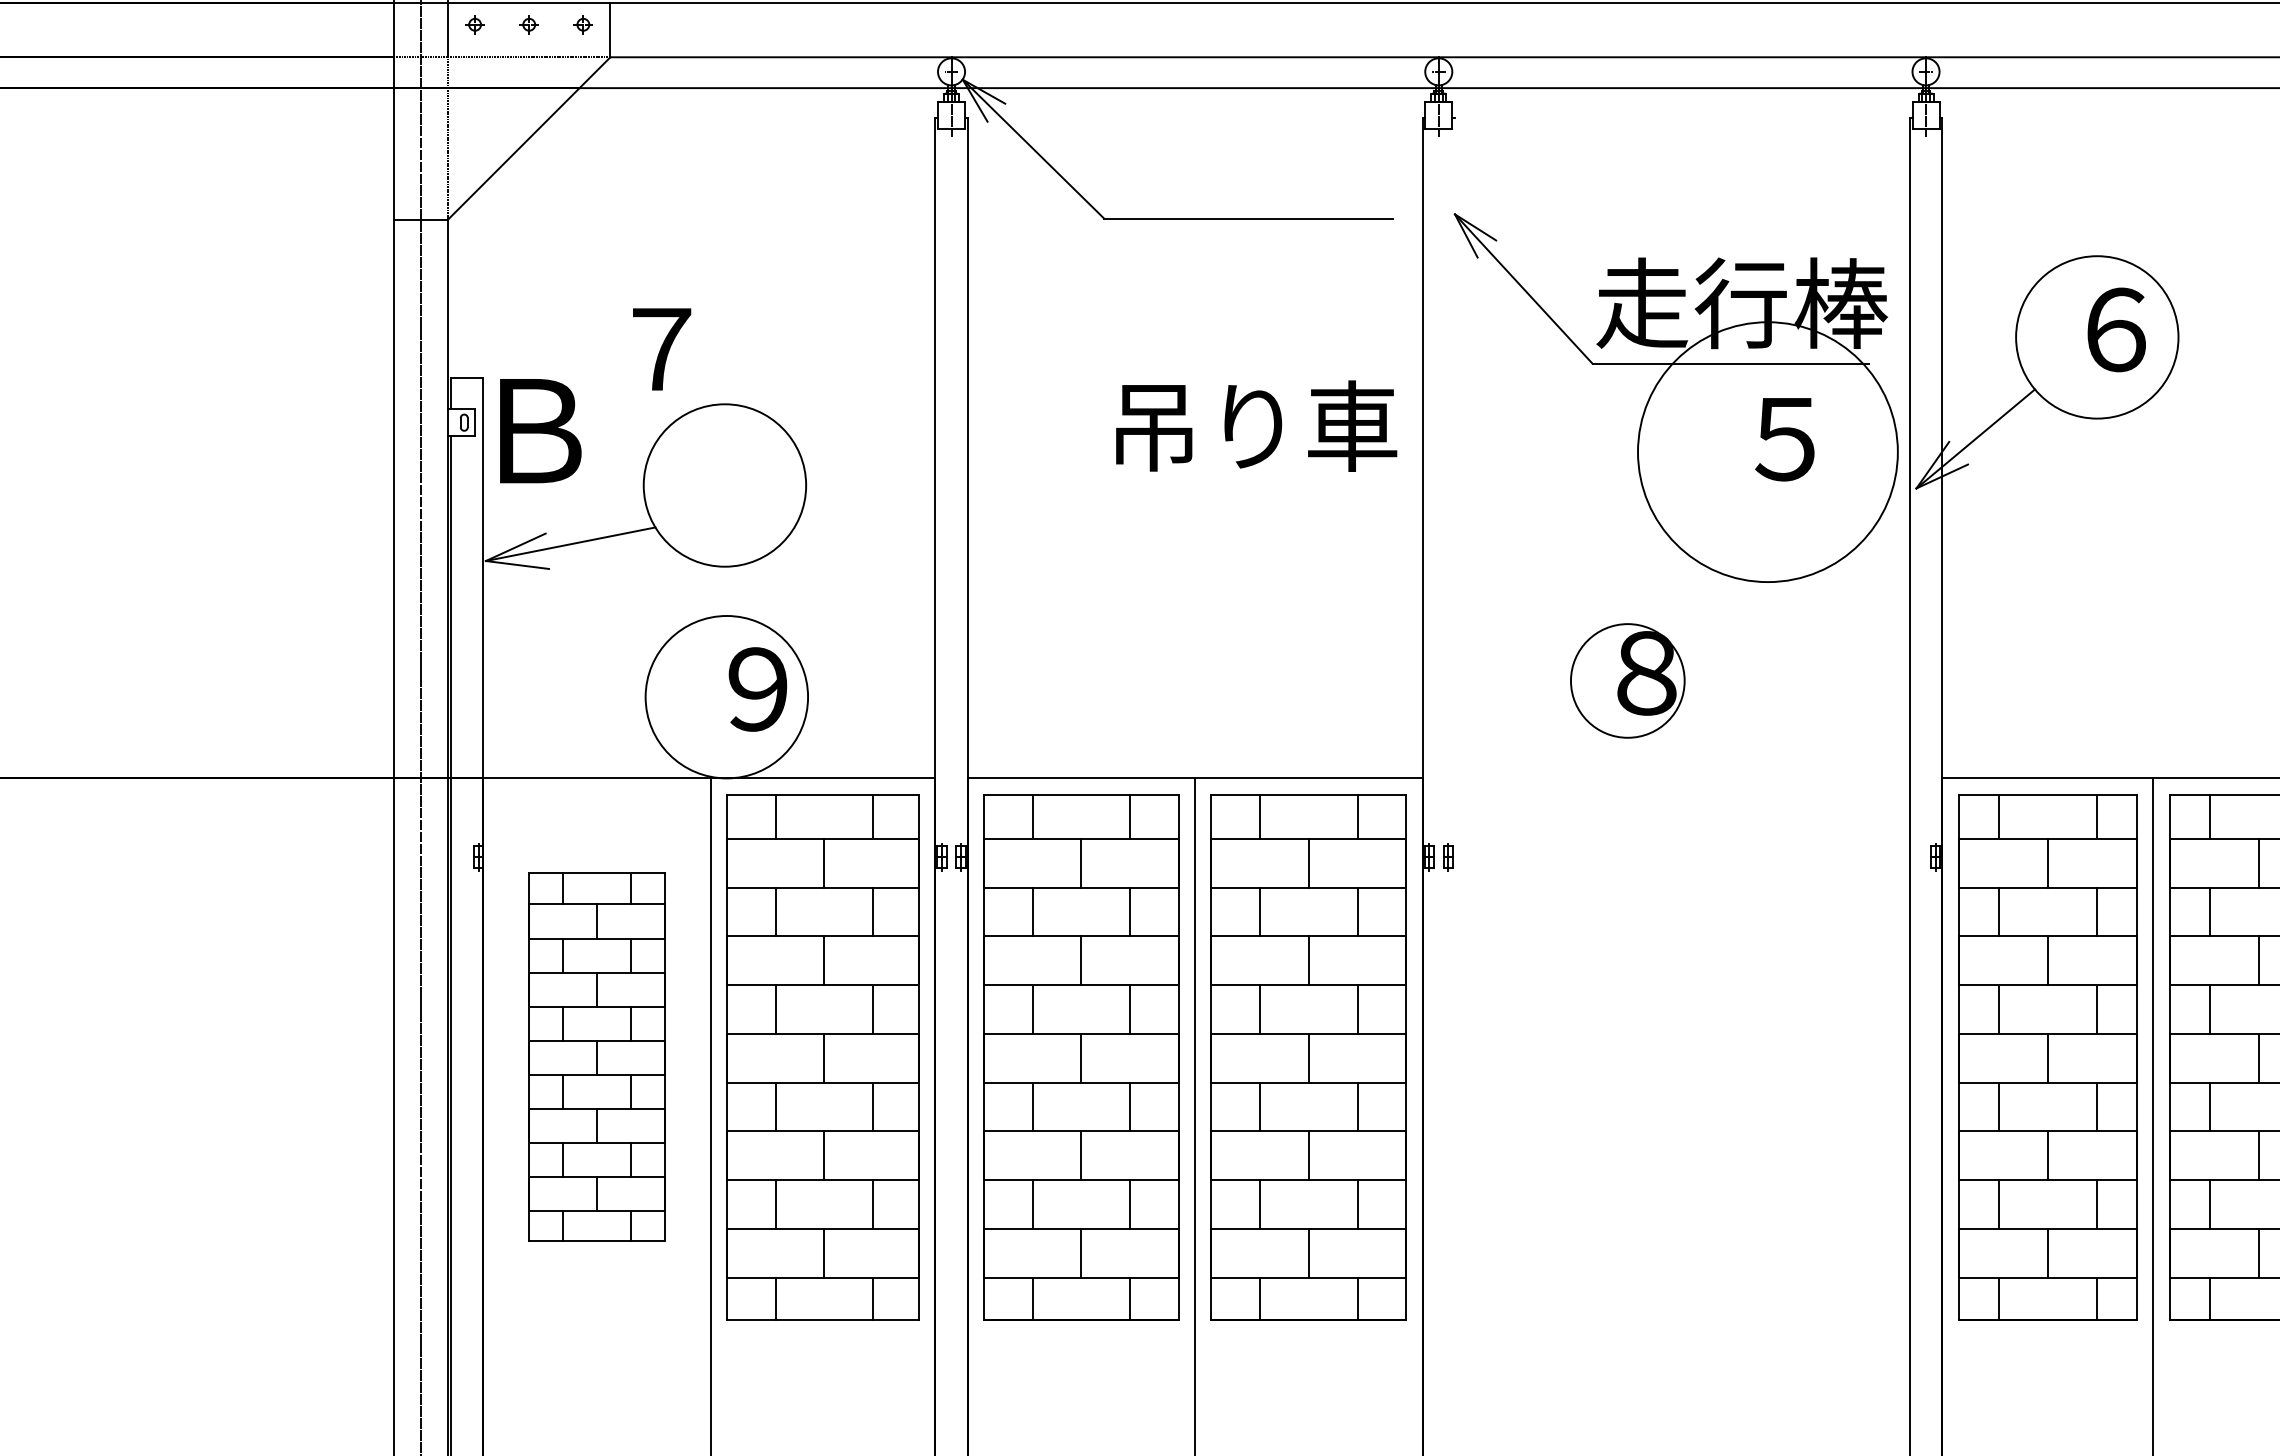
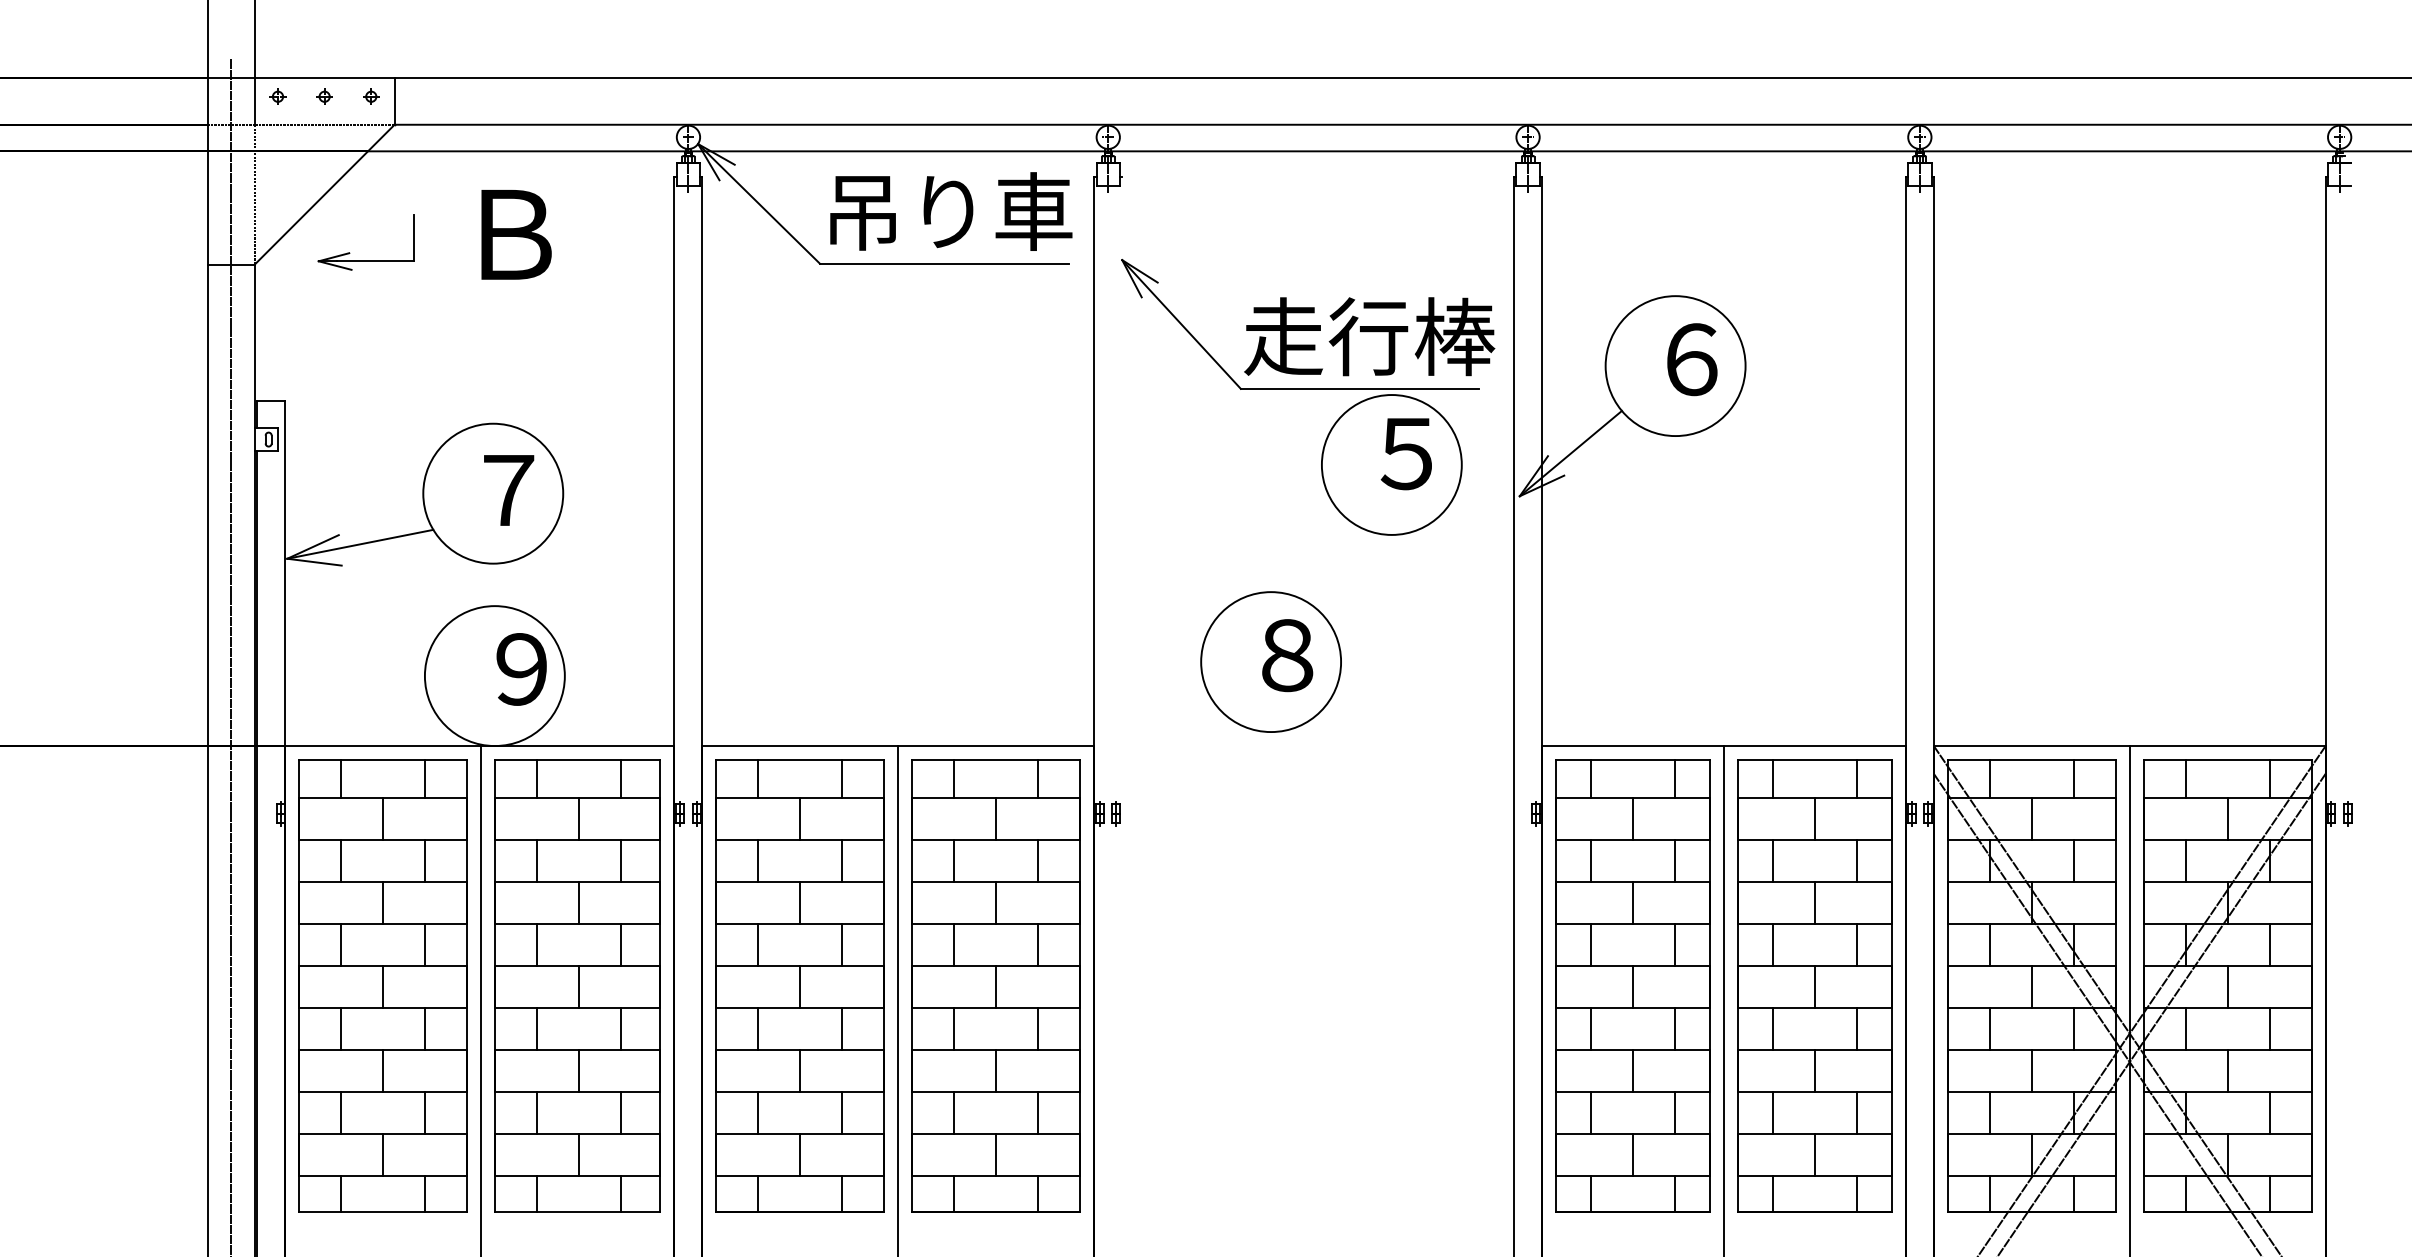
part: (576, 214) -> (365, 260), added
text: (662, 349) -> (509, 490), moved
text: (1256, 426) -> (951, 211), moved
text: (540, 430) -> (516, 234), moved
circle: (1767, 451) -> (1391, 464), size x0.62
circle: (1628, 681) -> (1271, 662), size x1.43
part: (596, 1056) -> (382, 985), size x1.43

